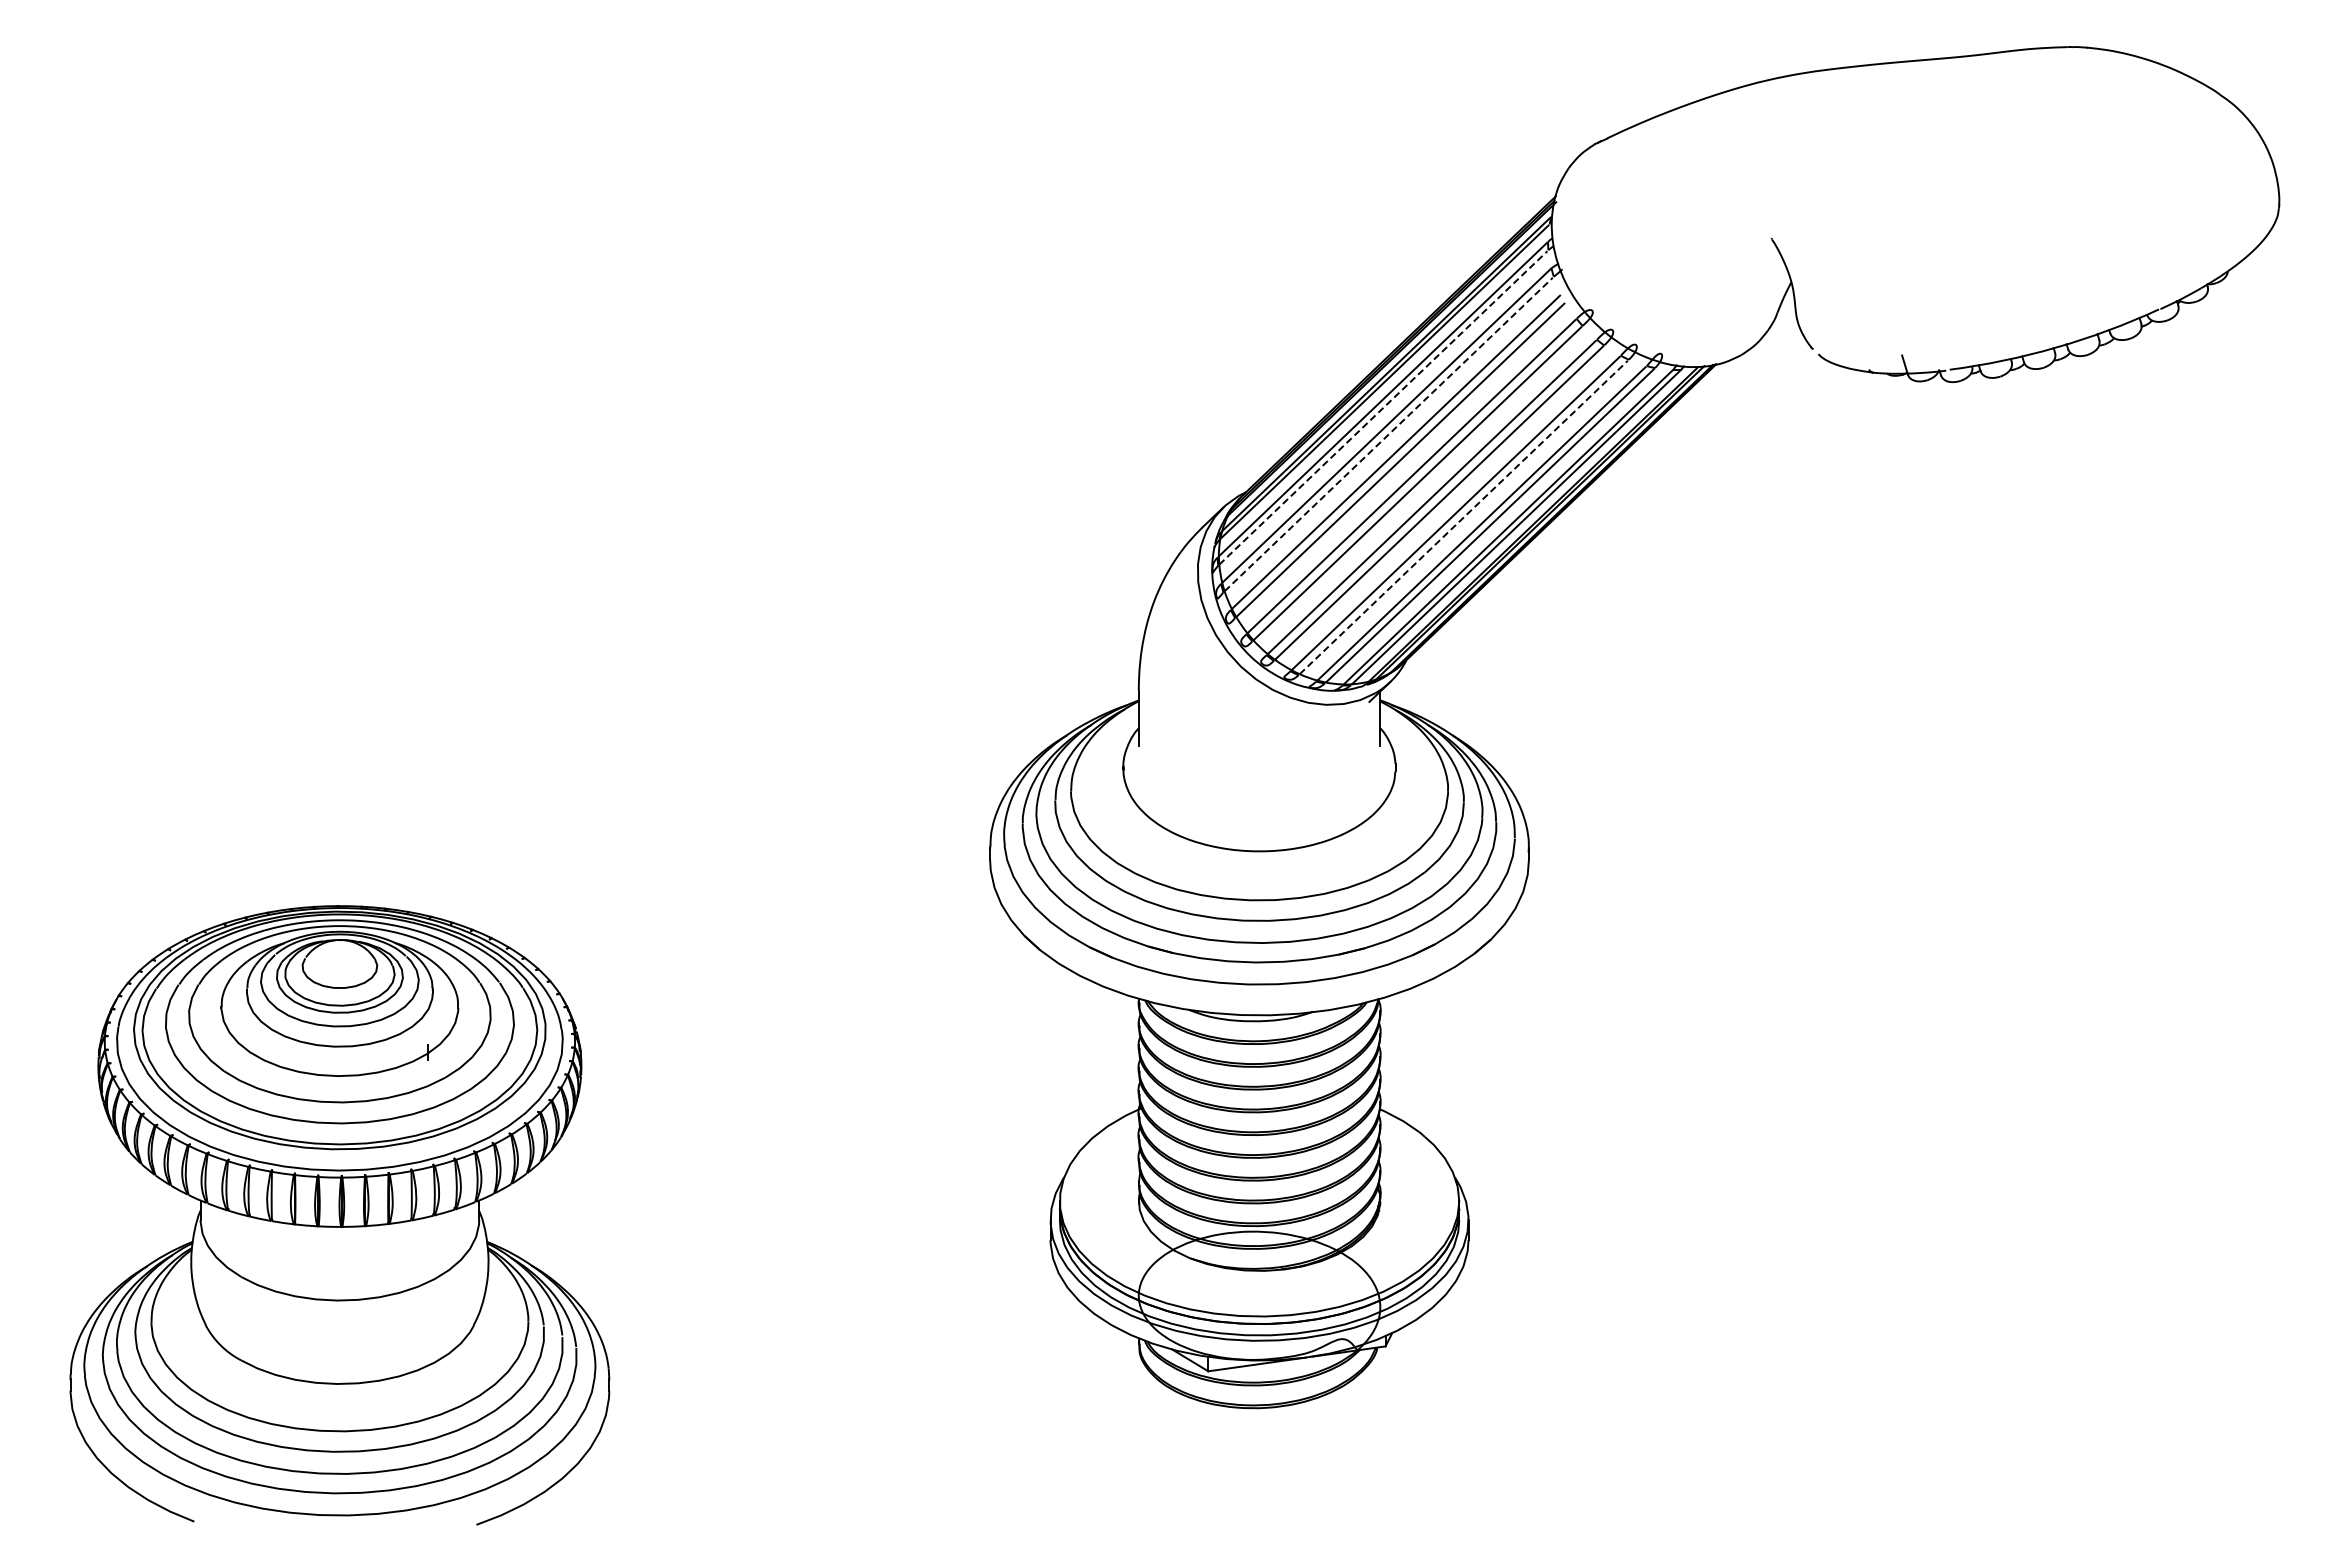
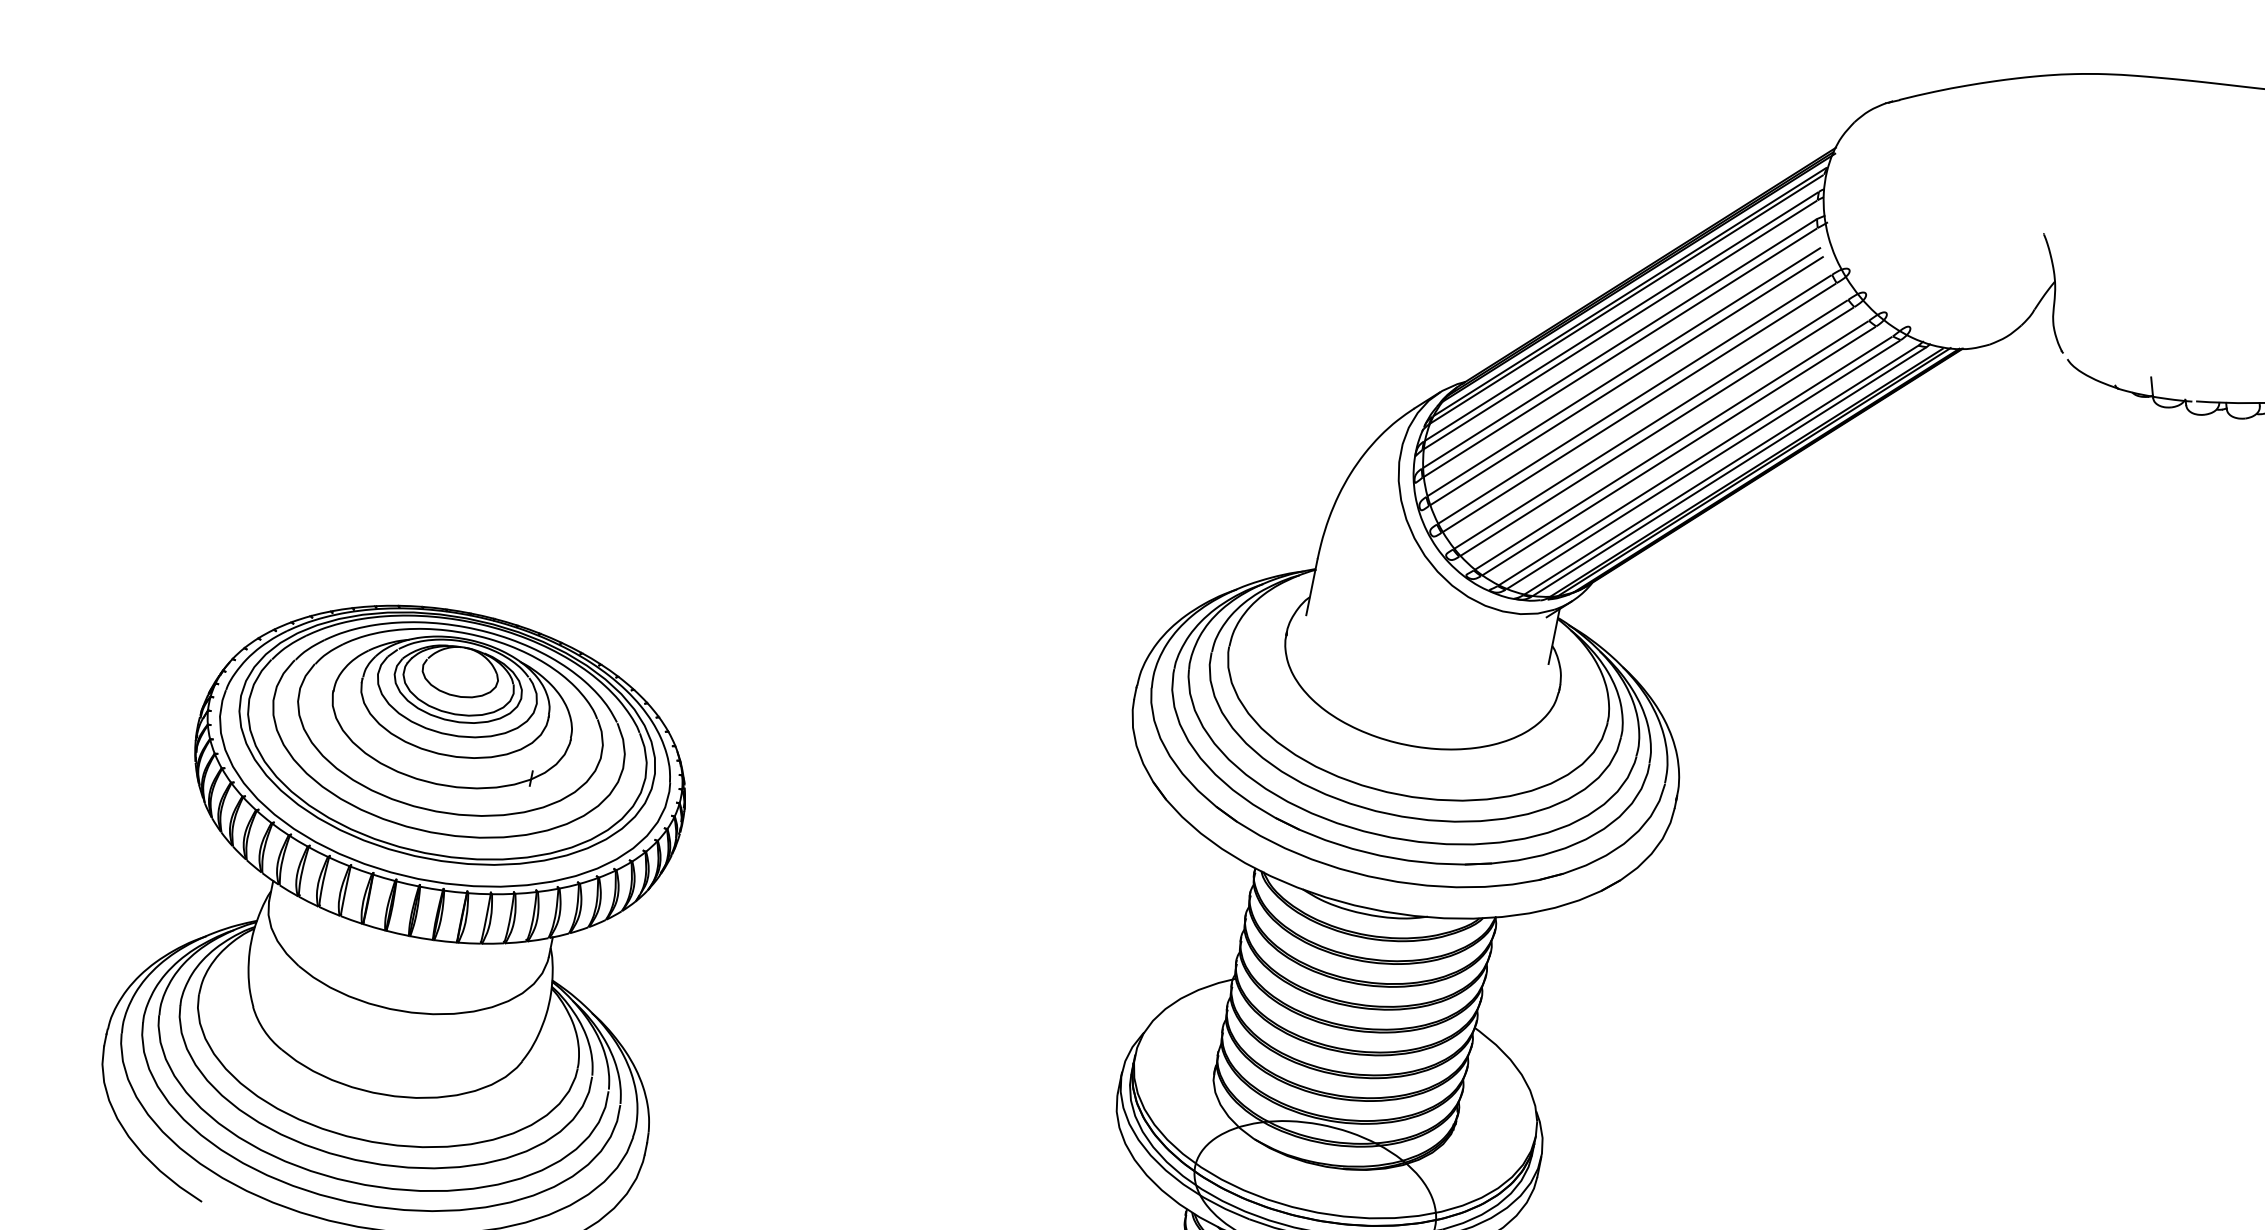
line: (1383, 407) -> (1620, 324), dashed -> solid
line: (1388, 434) -> (1619, 352), dashed -> solid
line: (1463, 517) -> (1678, 451), dashed -> solid

